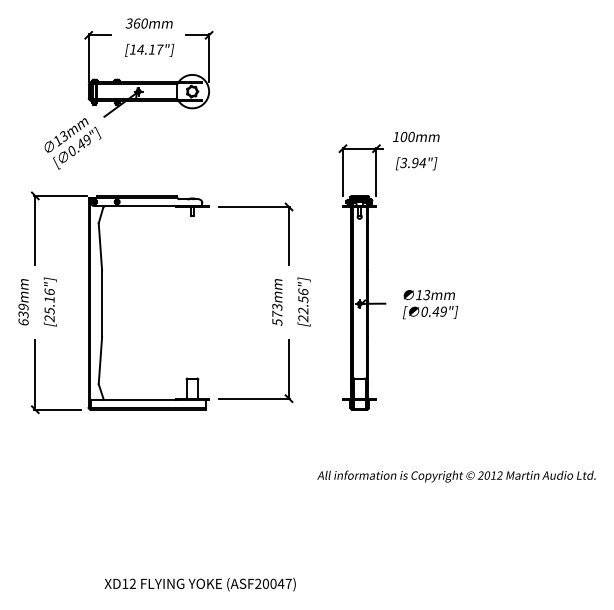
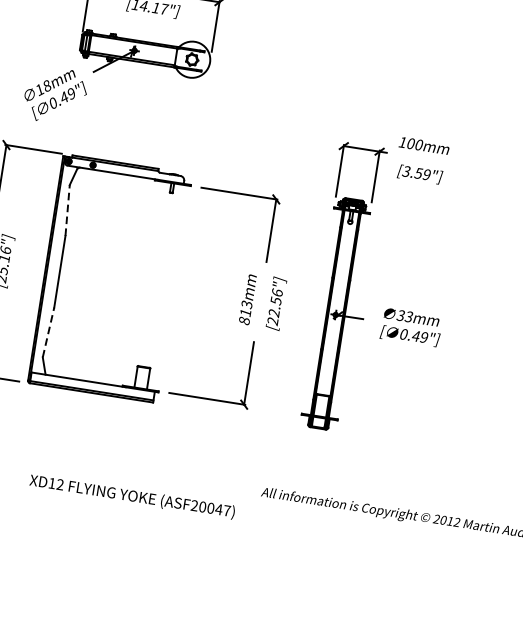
text: (63, 136) -> (46, 86), 13mm -> 18mm
text: (418, 162) -> (422, 173), [3.94"] -> [3.59"]
line: (100, 246) -> (67, 210), solid -> dashed
text: (418, 295) -> (400, 315), 13mm -> 33mm
text: (277, 318) -> (245, 316), 573mm -> 813mm
line: (100, 360) -> (48, 332), solid -> dashed
text: (199, 584) -> (131, 496), moved

